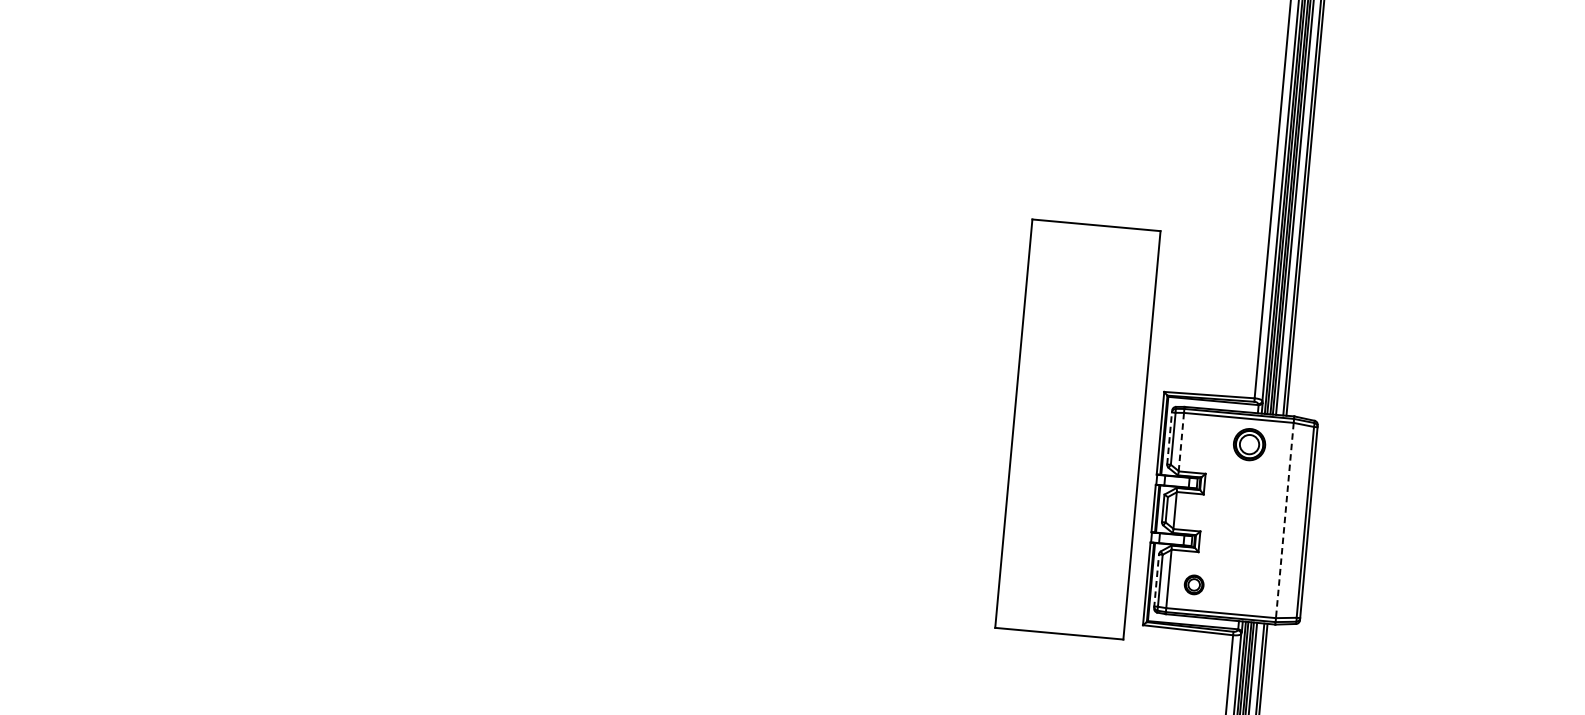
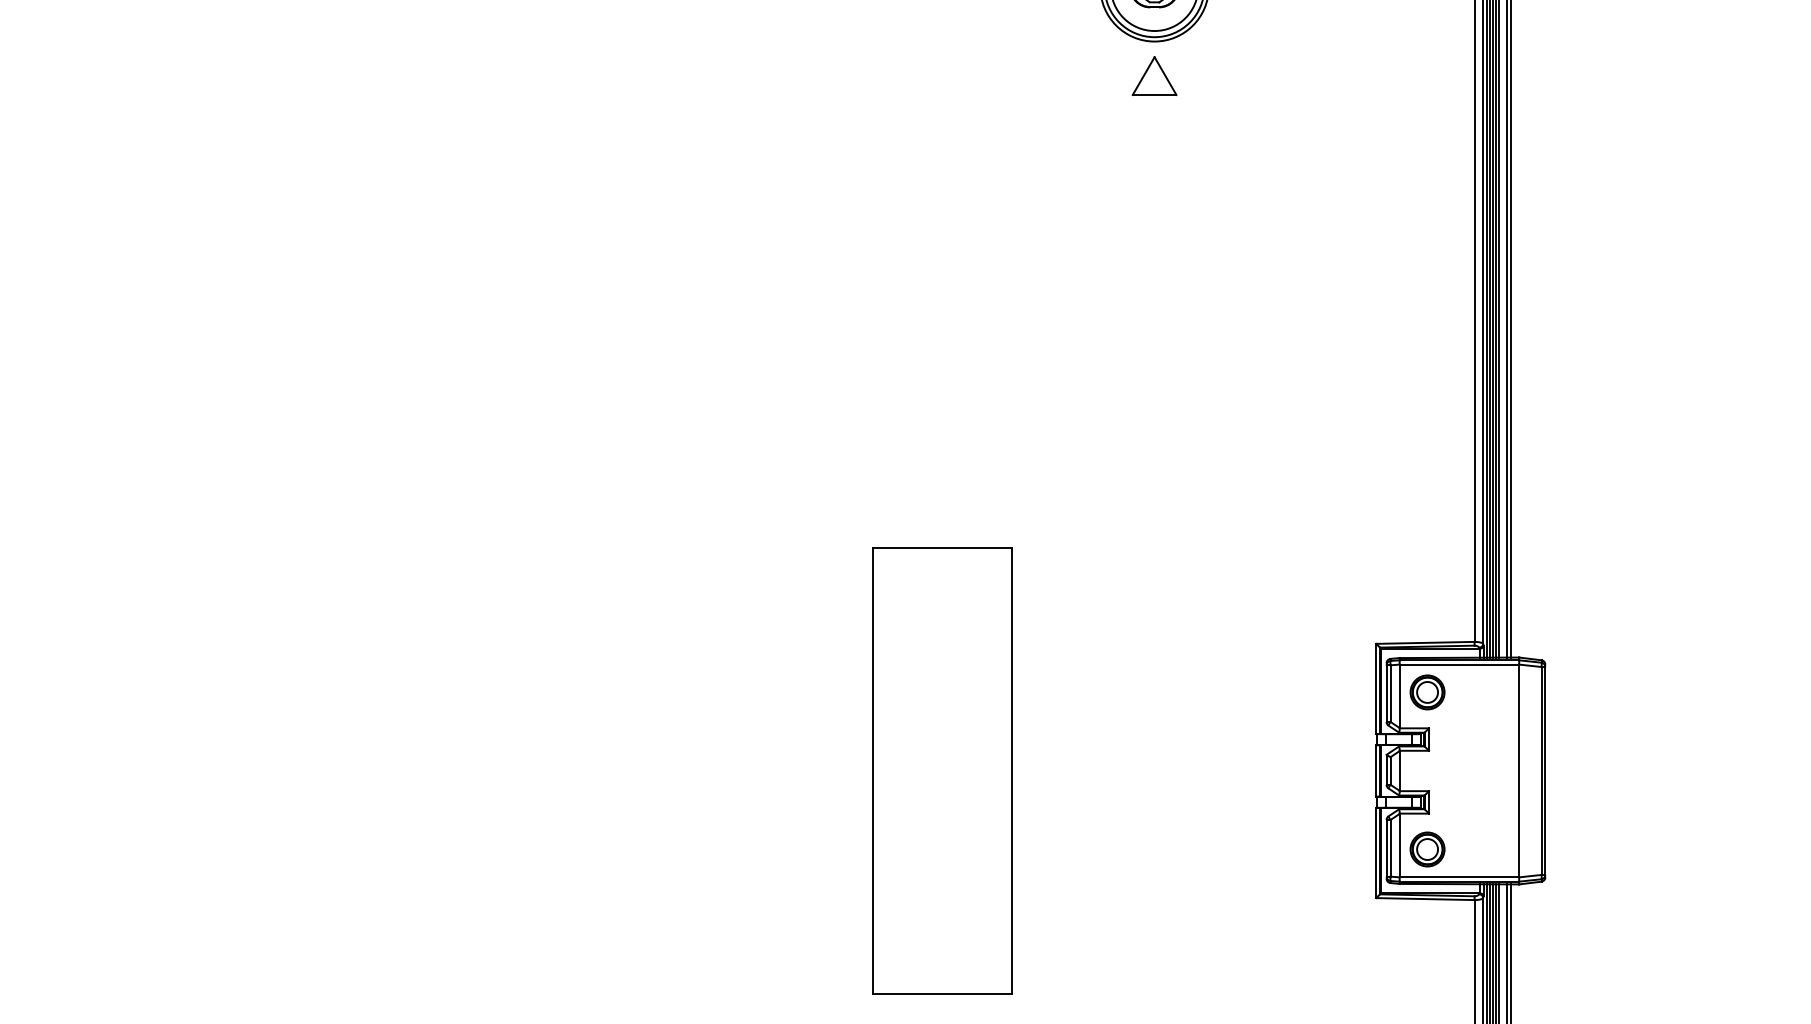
part: (1077, 429) -> (942, 770), moved
line: (1169, 437) -> (1386, 692), dashed -> solid
line: (1181, 442) -> (1399, 696), dashed -> solid
part: (1249, 444) -> (1427, 692), moved
line: (1285, 521) -> (1519, 771), dashed -> solid
line: (1156, 580) -> (1386, 848), dashed -> solid
part: (1194, 584) -> (1427, 849), size x1.67

